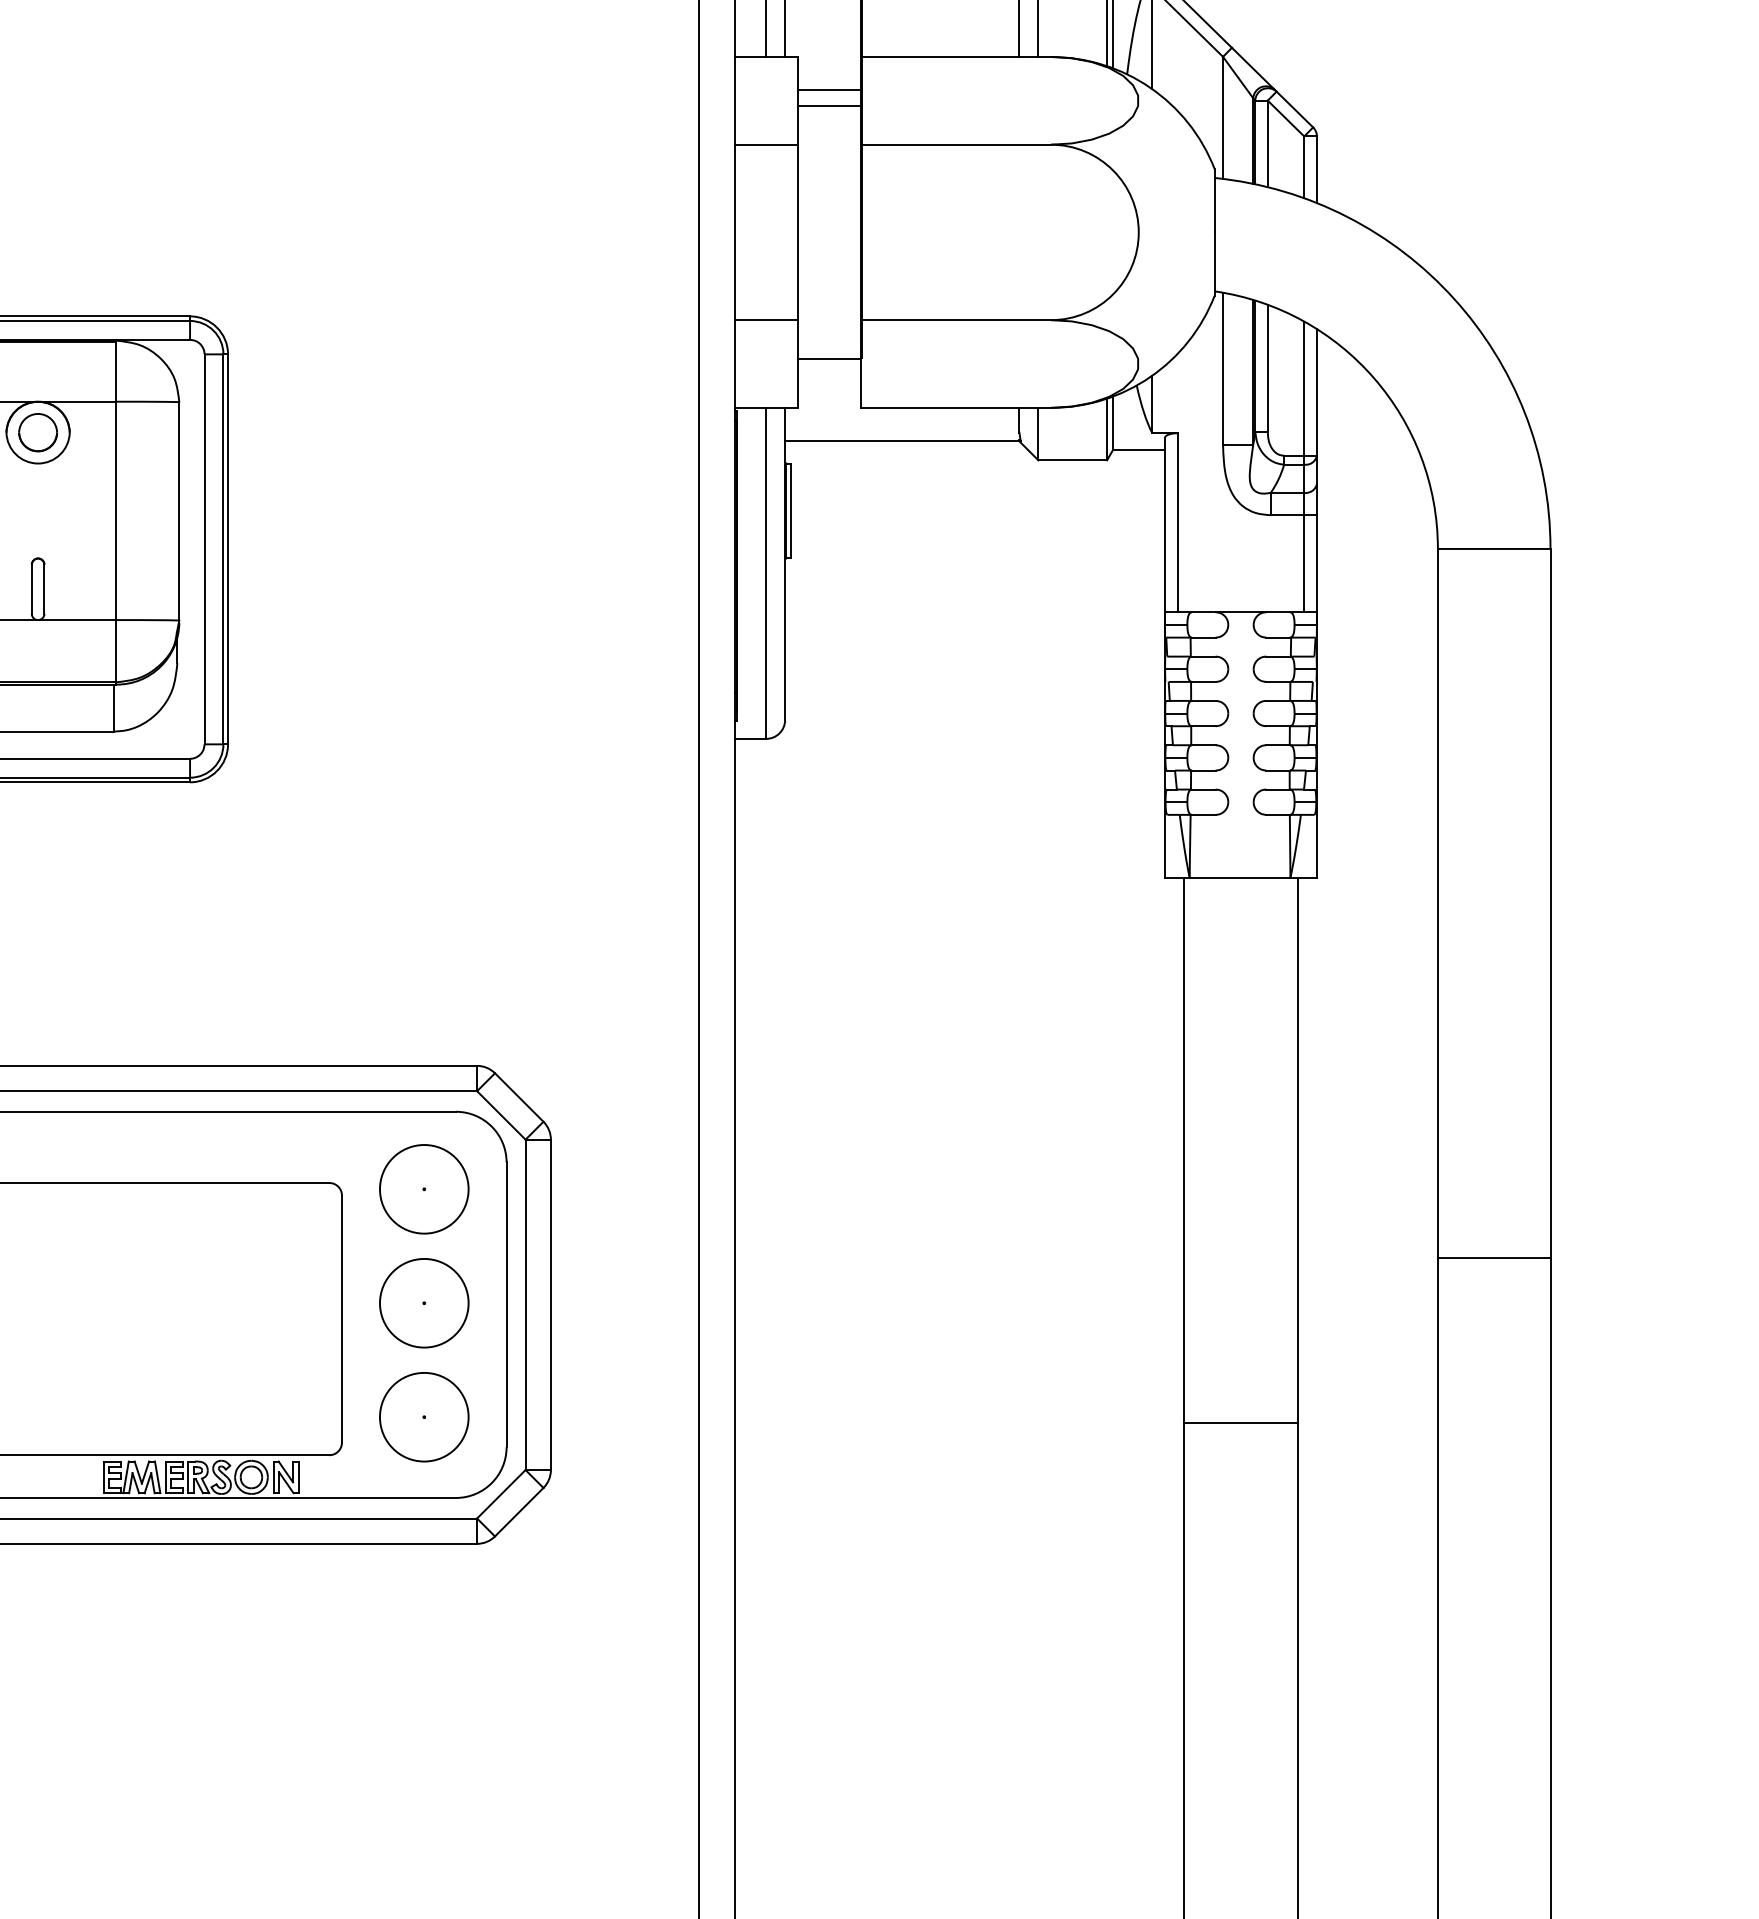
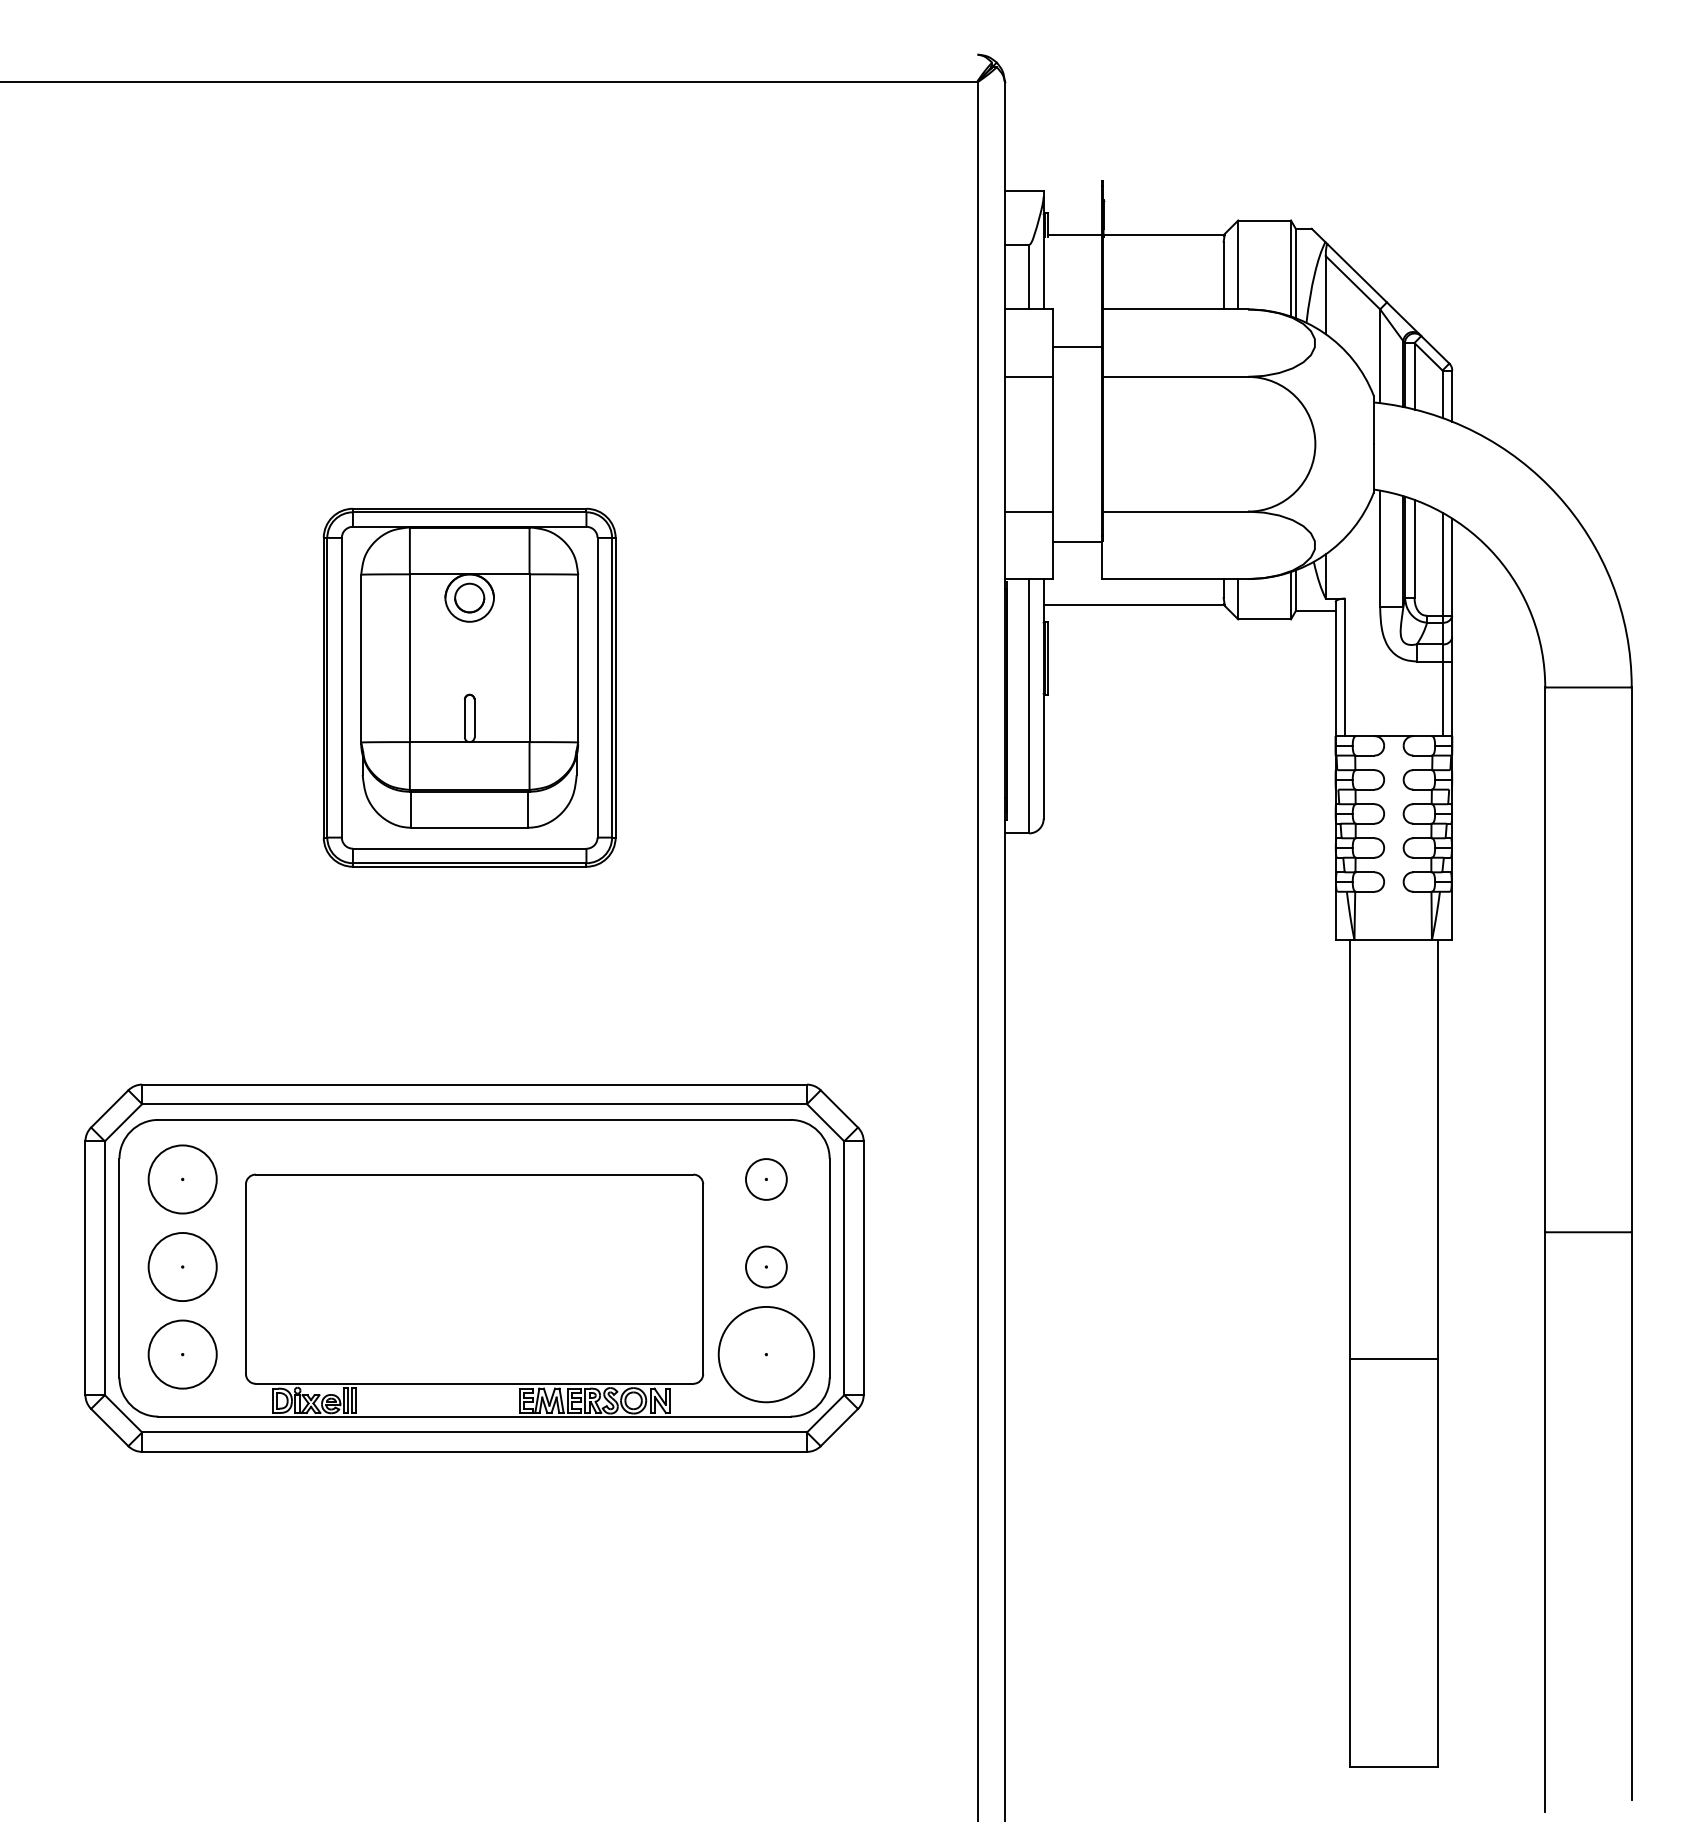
line: (829, 89) -> (1077, 334), removed
circle: (424, 1189) -> (766, 1179), size x0.6
circle: (424, 1303) -> (766, 1267), size x0.6
circle: (424, 1417) -> (766, 1354), size x1.4

